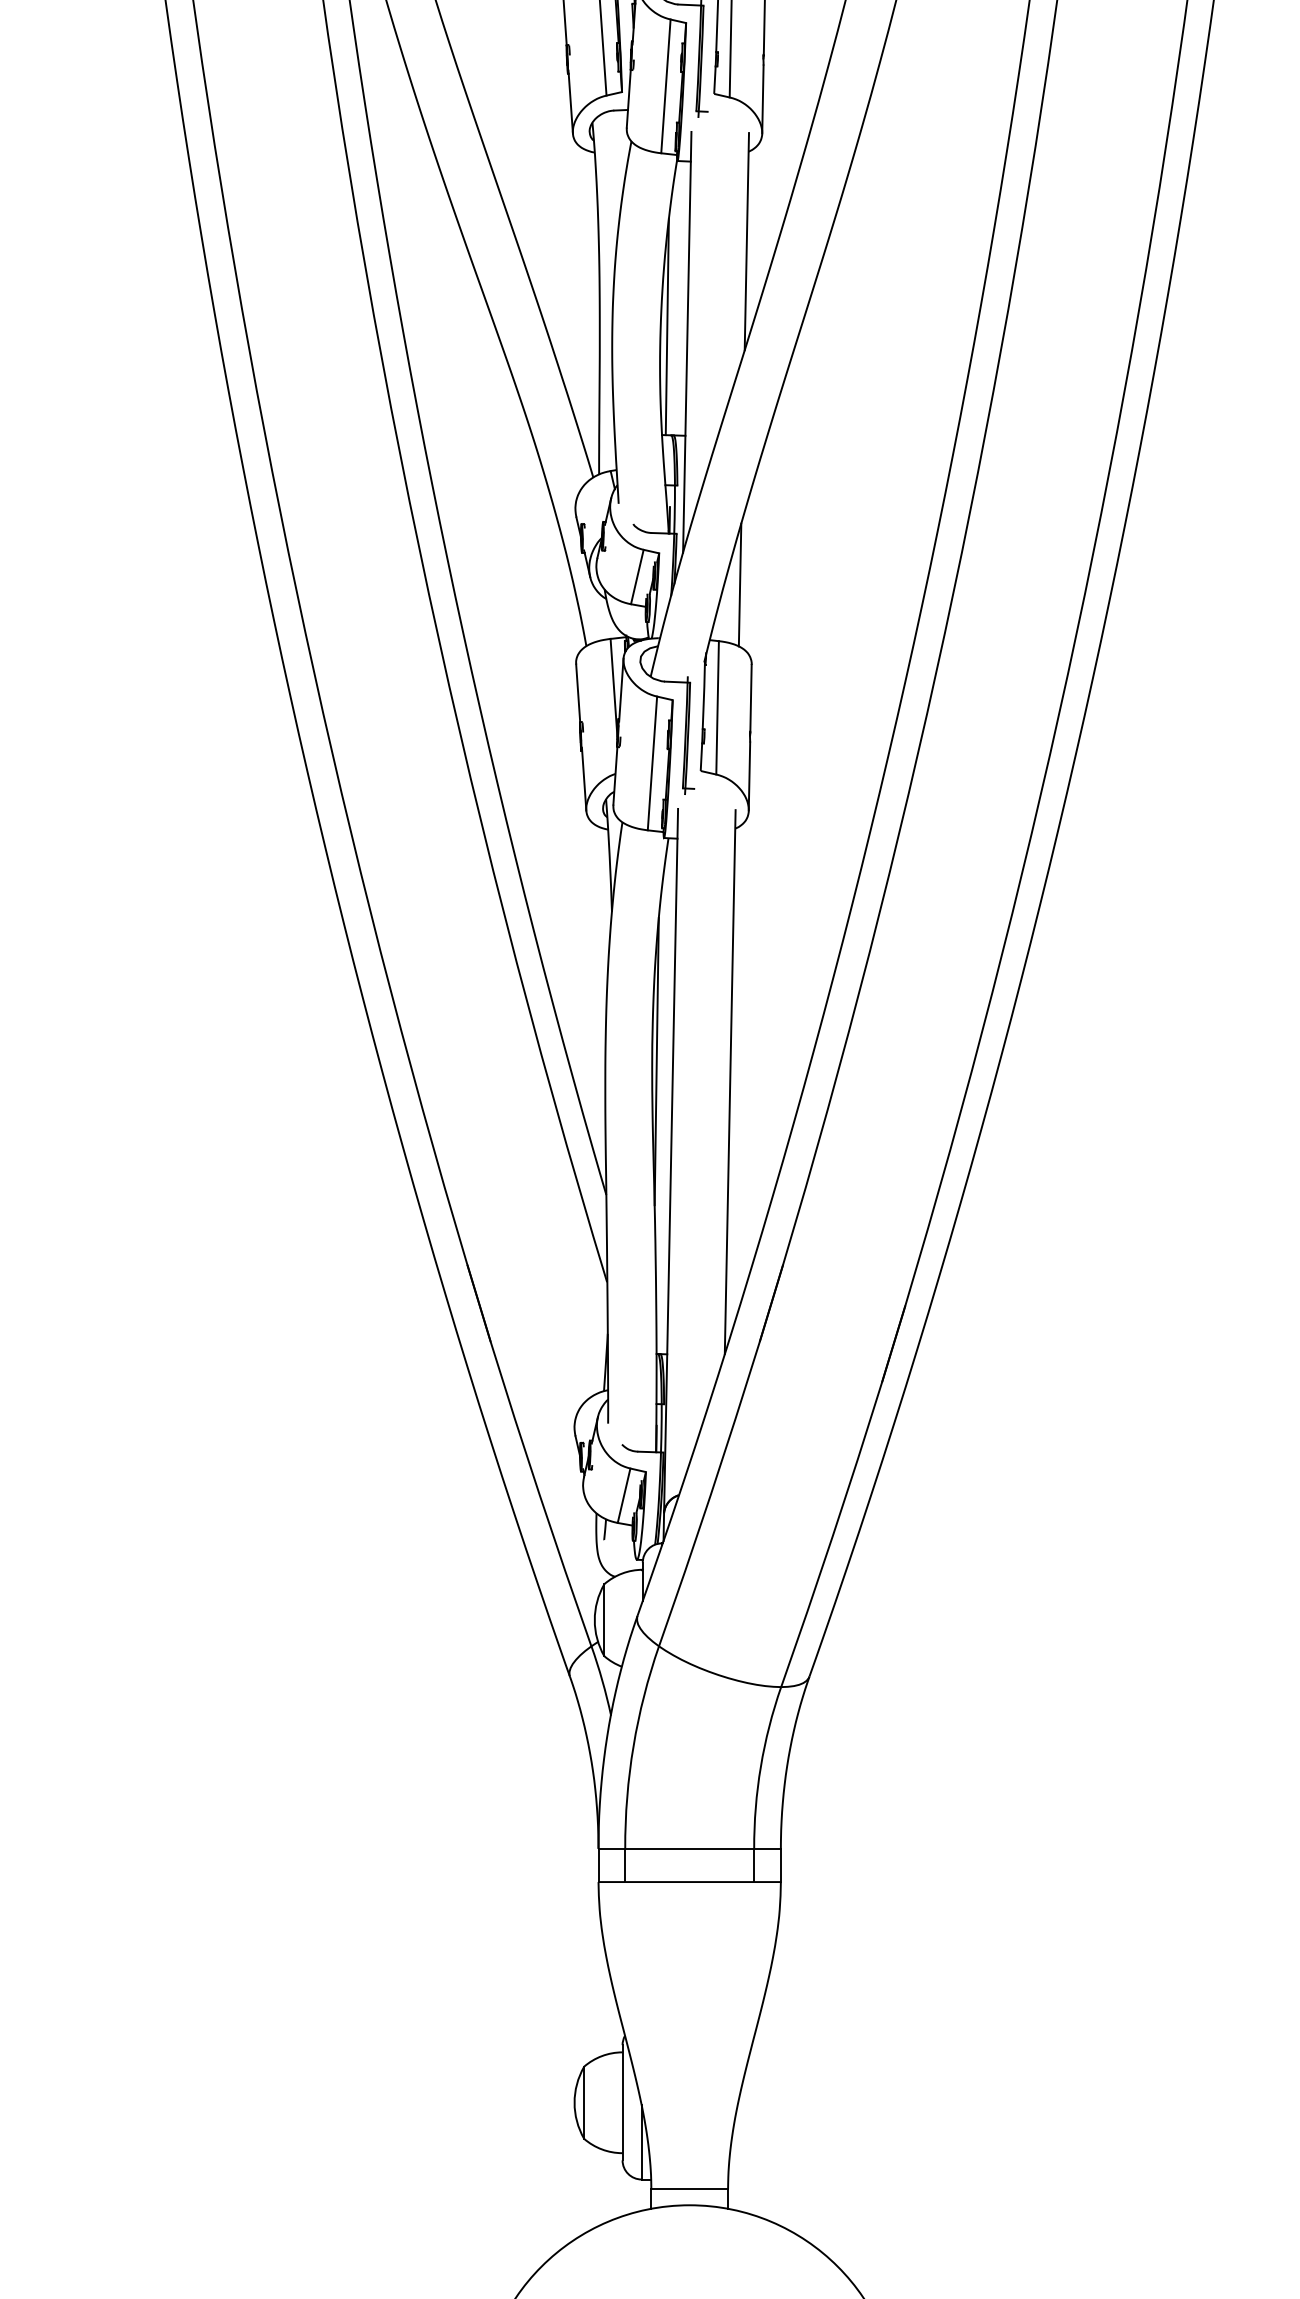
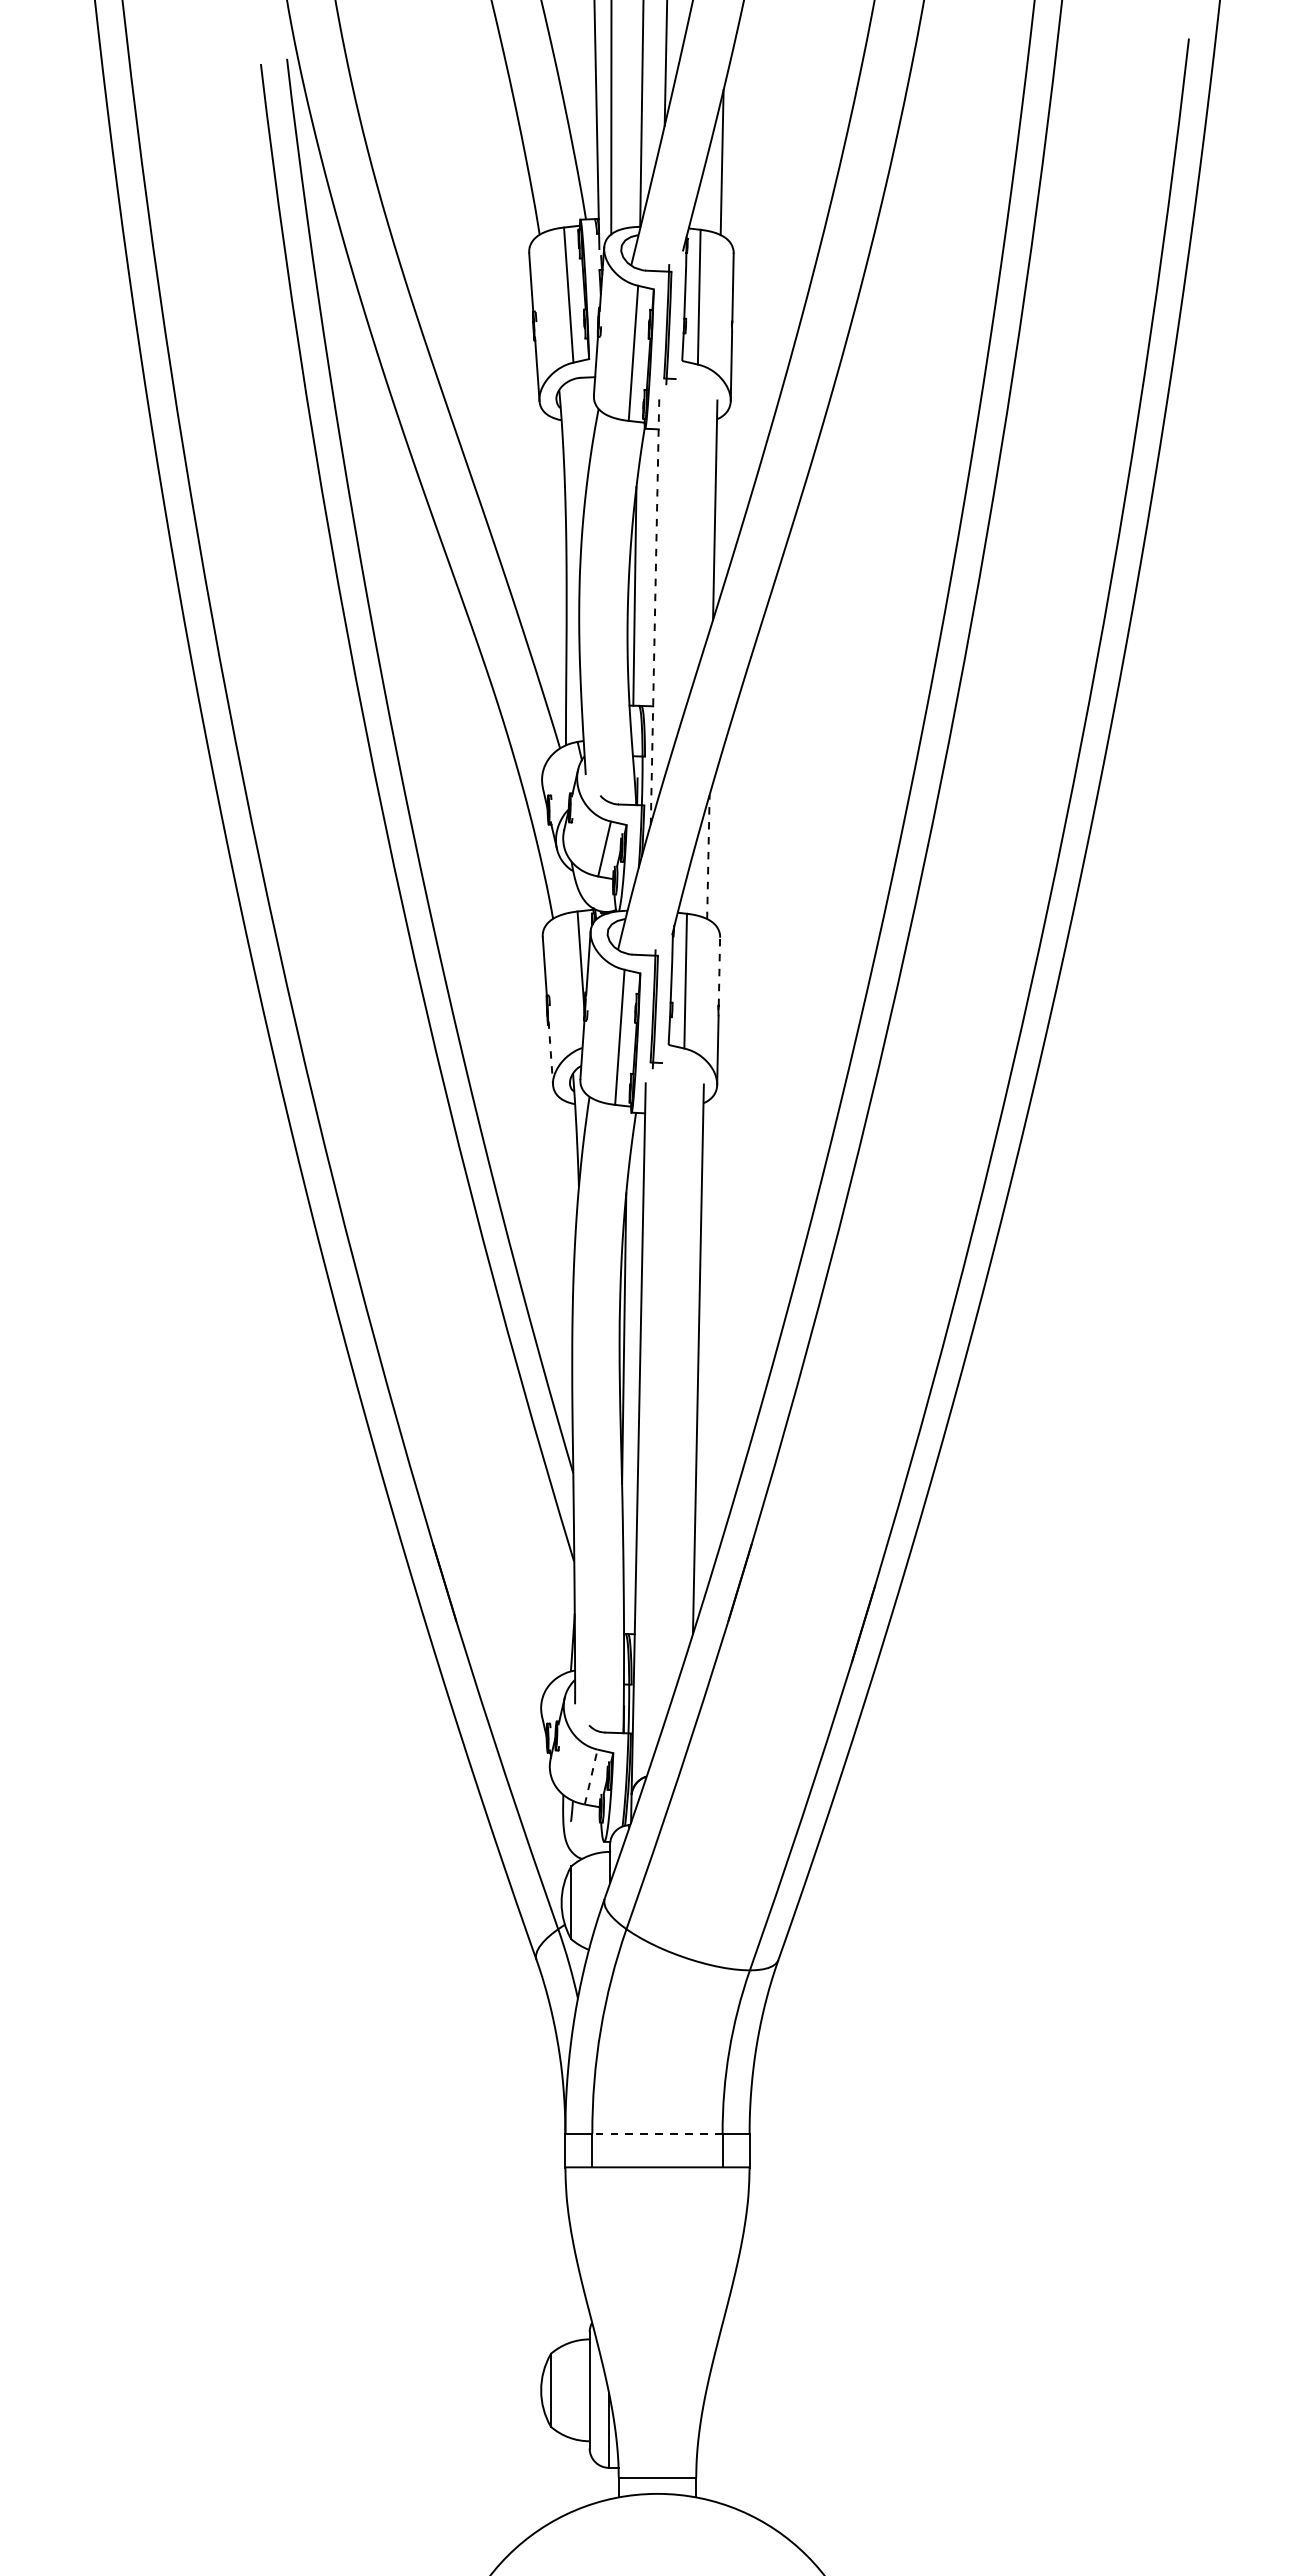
line: (687, 341) -> (655, 611), solid -> dashed
line: (740, 584) -> (708, 856), solid -> dashed
line: (751, 698) -> (719, 971), solid -> dashed
line: (583, 779) -> (550, 1053), solid -> dashed
line: (624, 1495) -> (591, 1776), solid -> dashed
line: (689, 1848) -> (657, 2133), solid -> dashed

